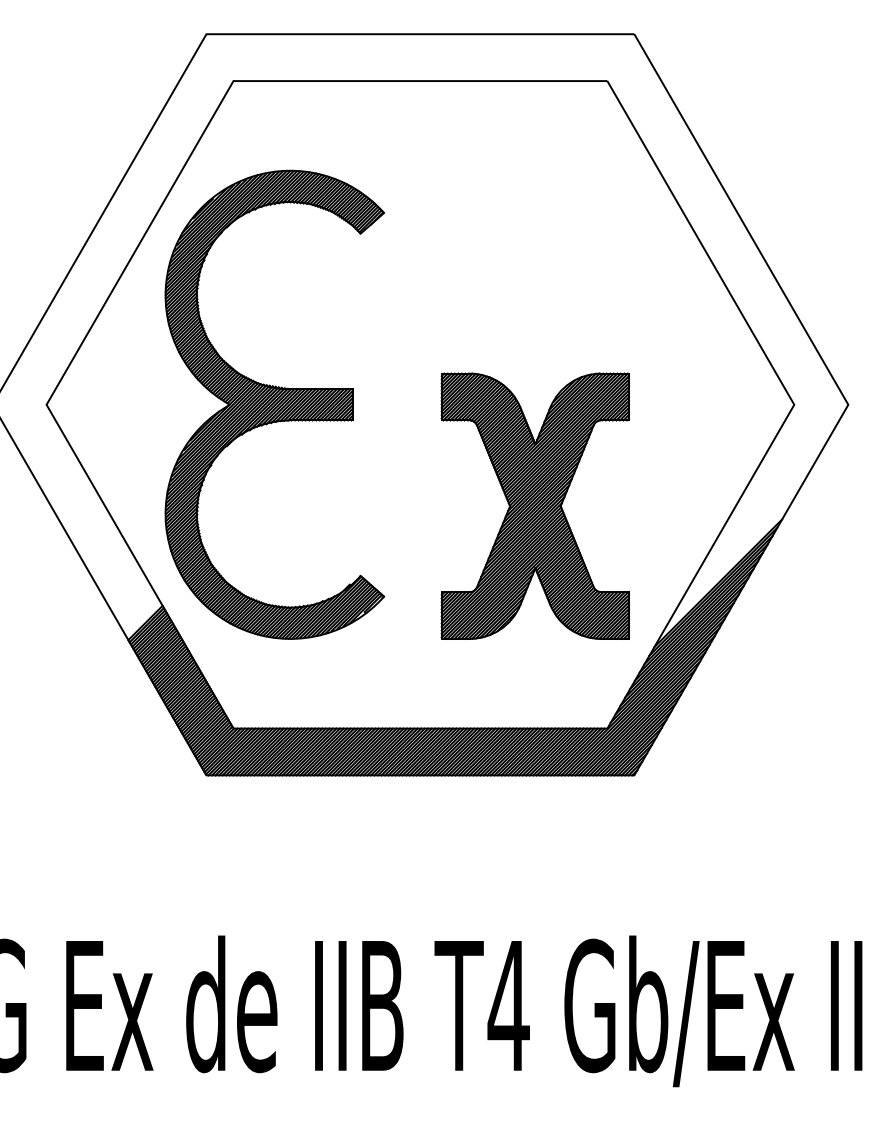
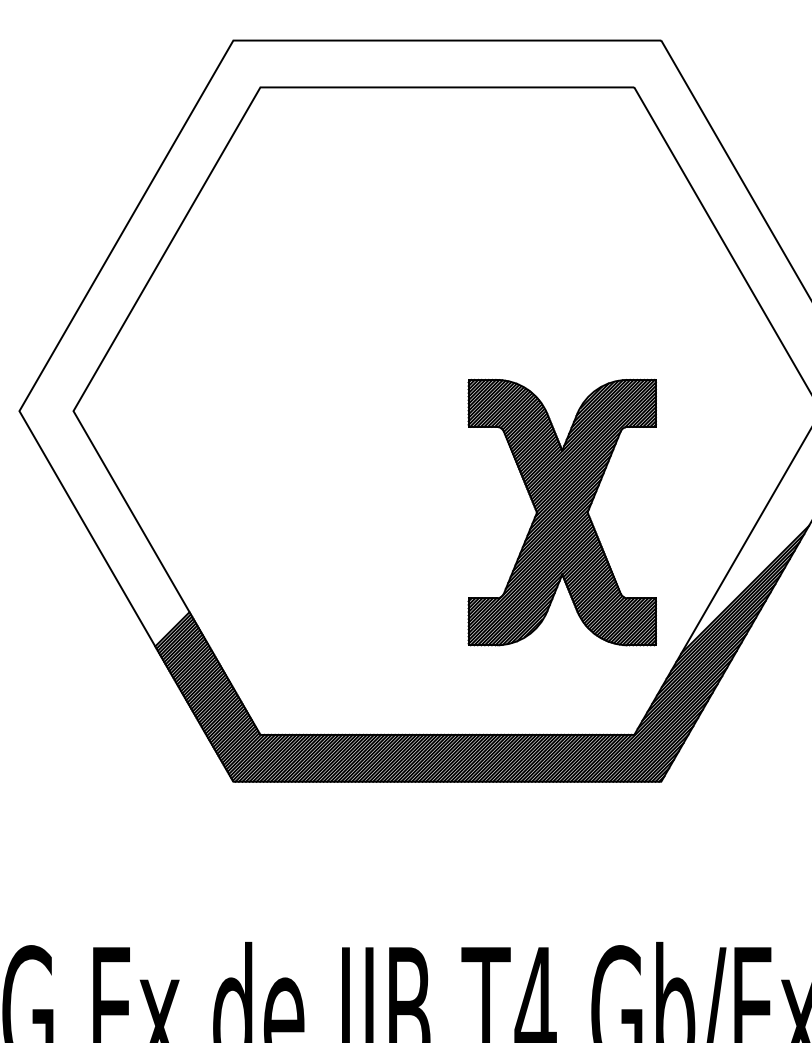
part: (274, 404) -> (301, 410), removed

